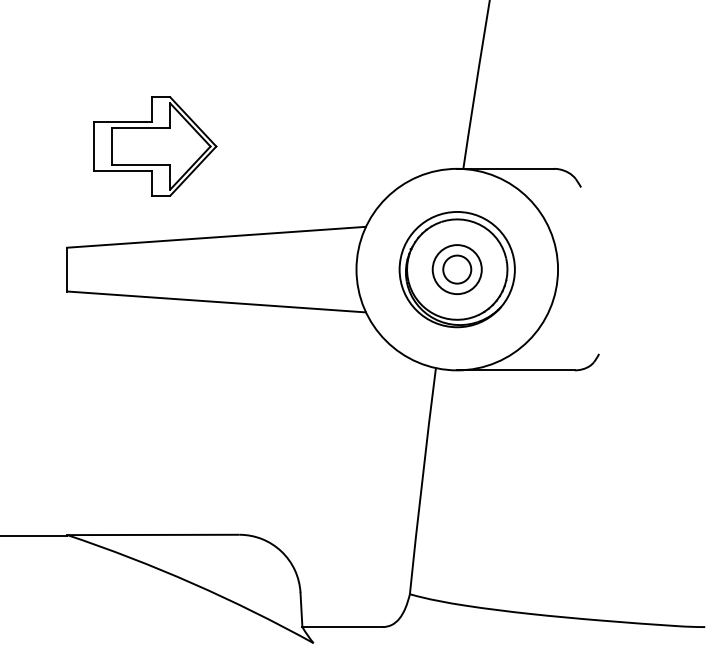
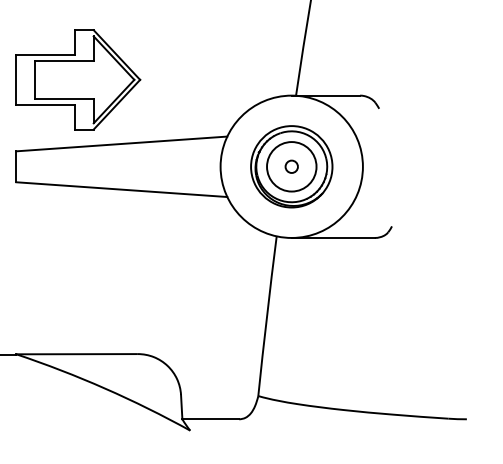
part: (154, 146) -> (77, 79), size x1.43
circle: (457, 269) -> (291, 166), size x0.62
circle: (457, 269) -> (291, 166), size x1.43

